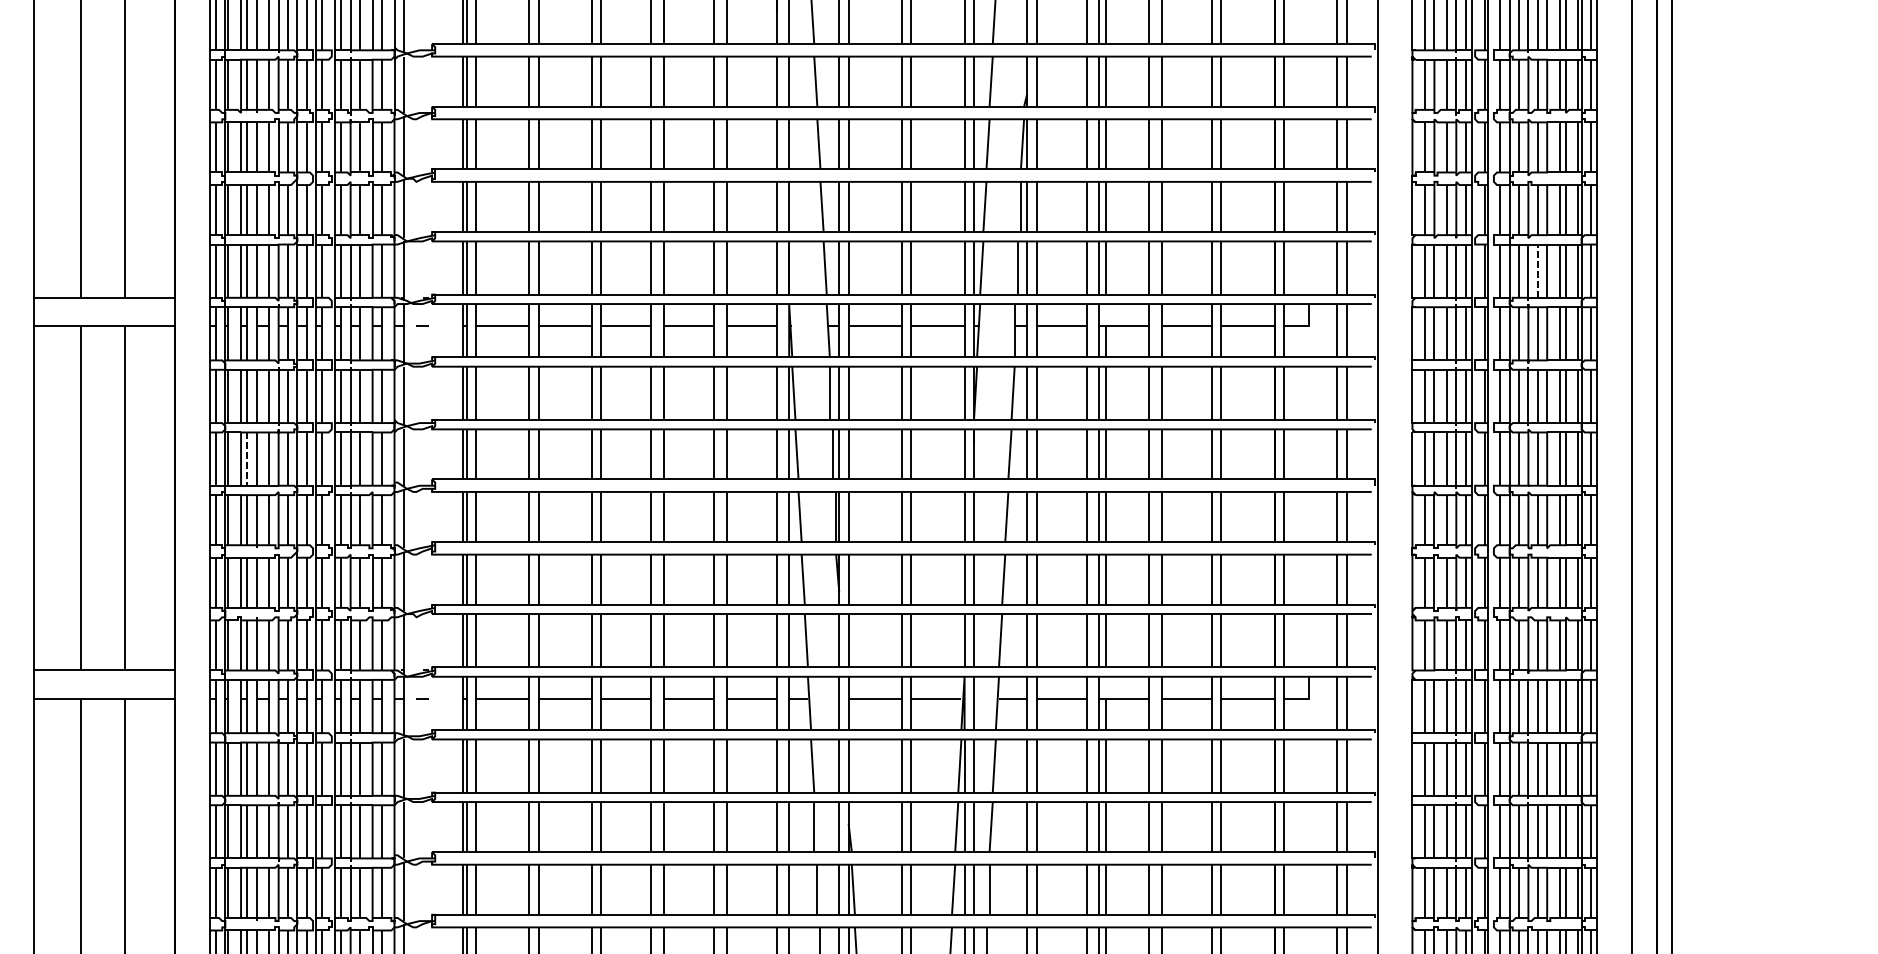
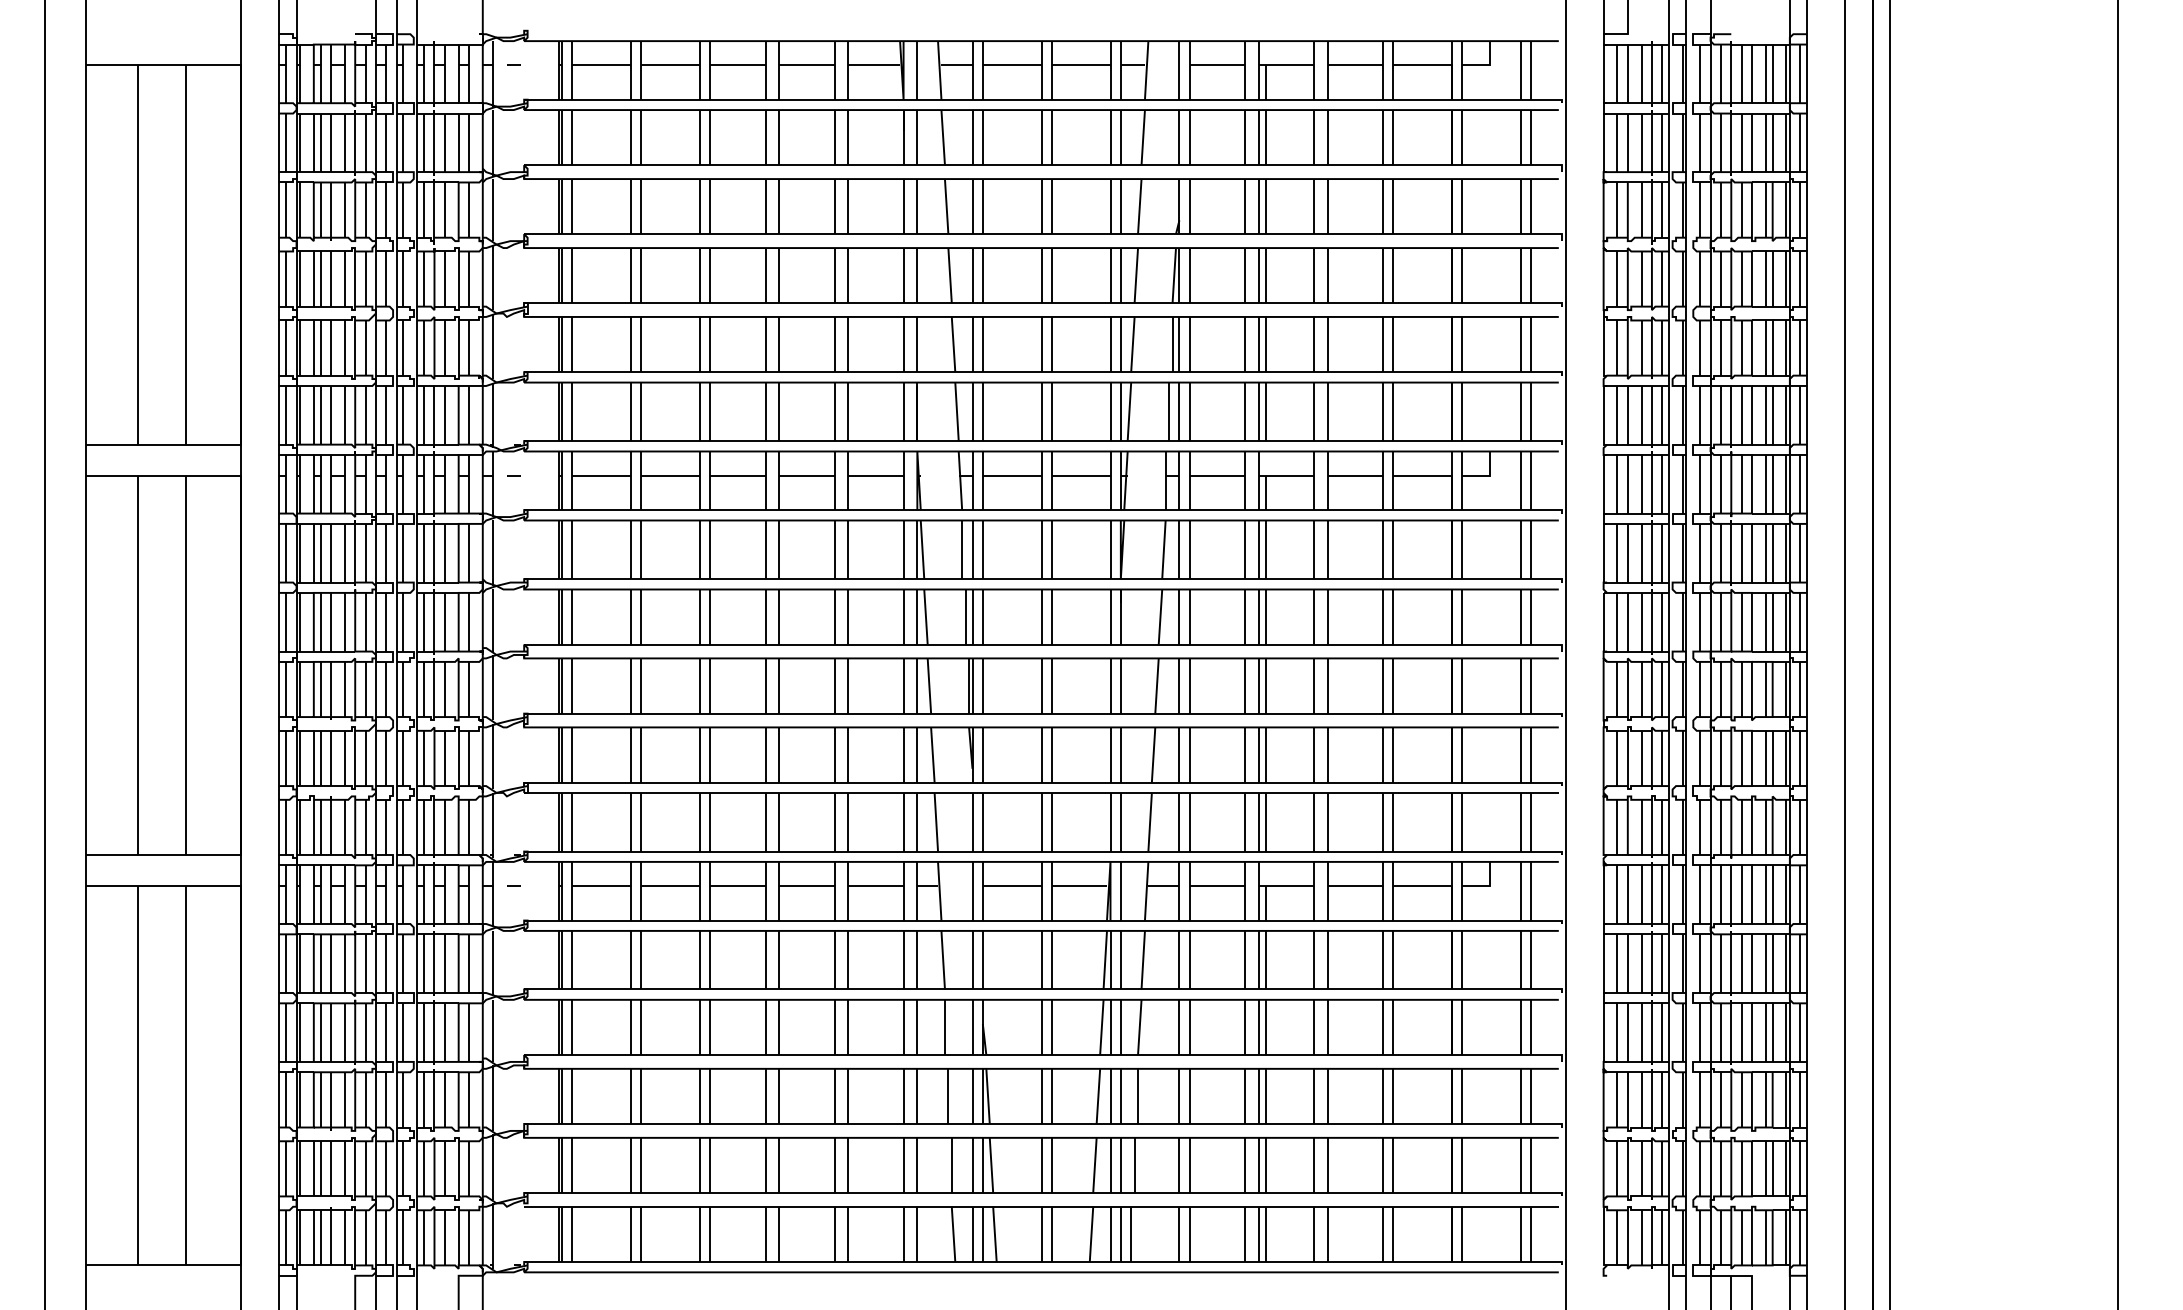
line: (1537, 270) -> (1741, 414), dashed -> solid
line: (247, 459) -> (320, 622), dashed -> solid

